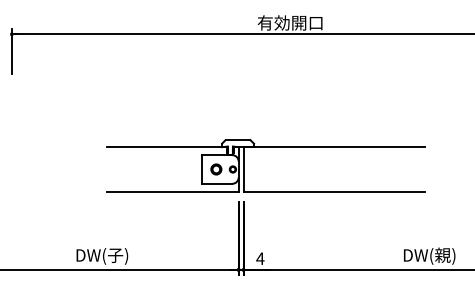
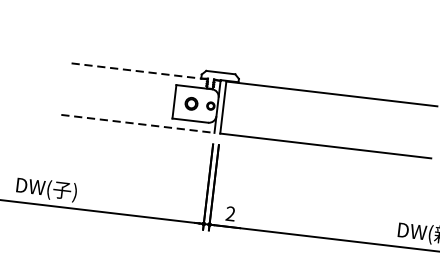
line: (167, 147) -> (137, 71), solid -> dashed
line: (172, 191) -> (137, 123), solid -> dashed
text: (260, 258) -> (230, 213), 4 -> 2

